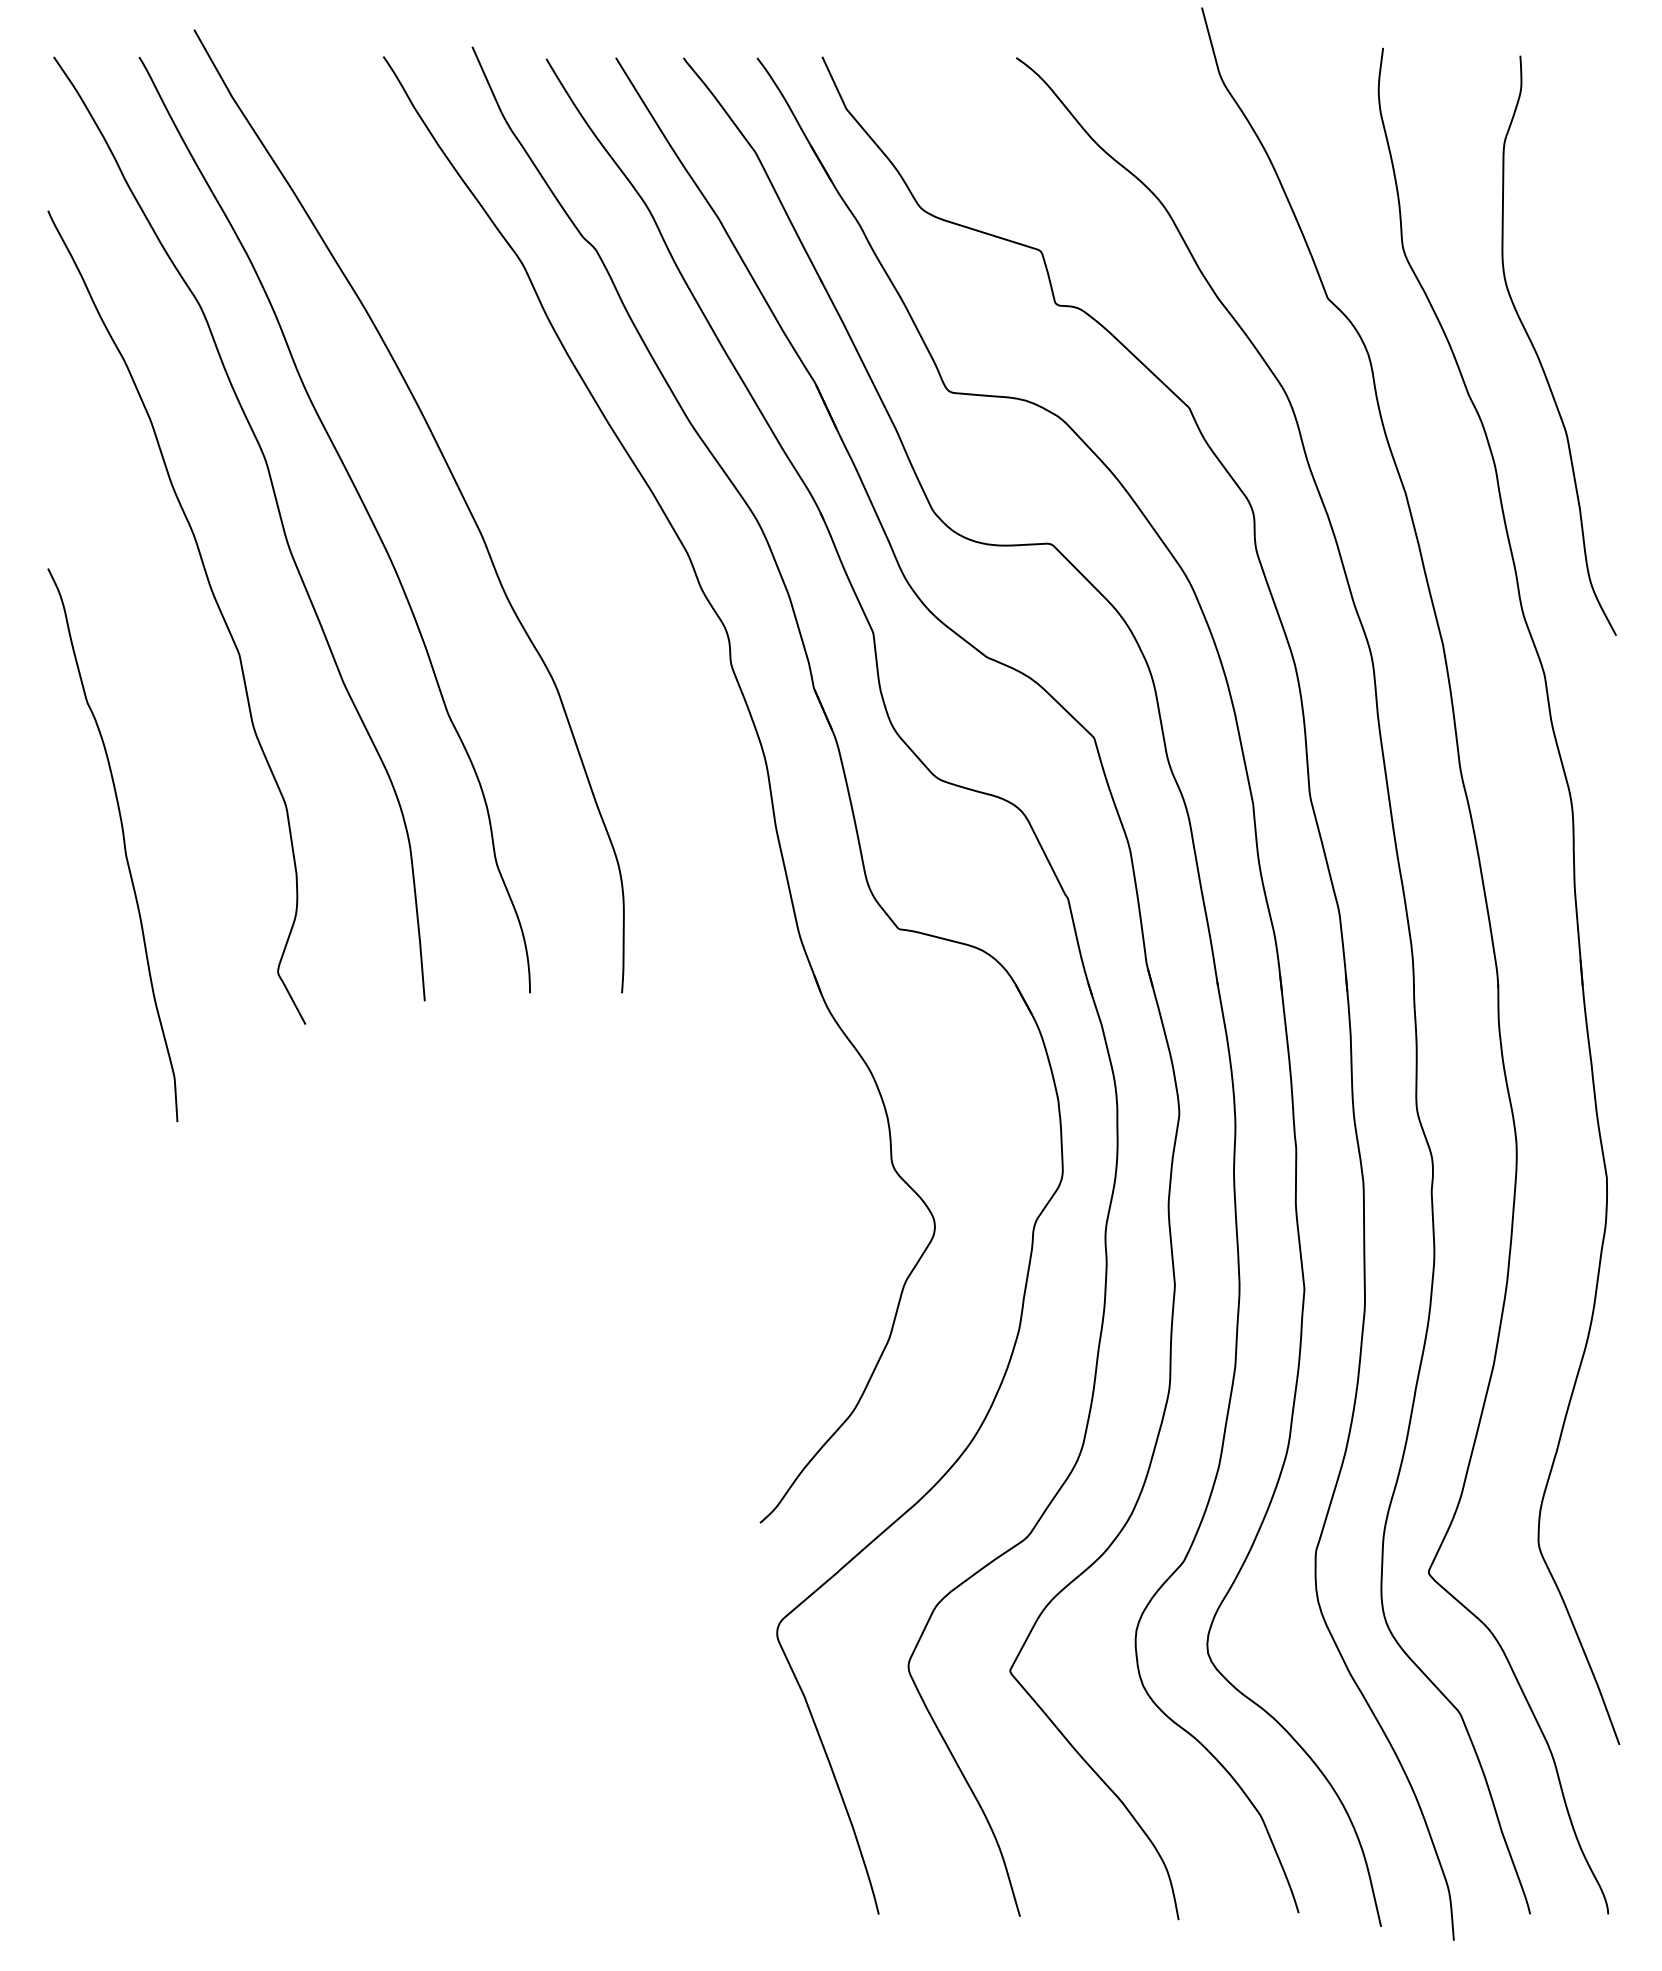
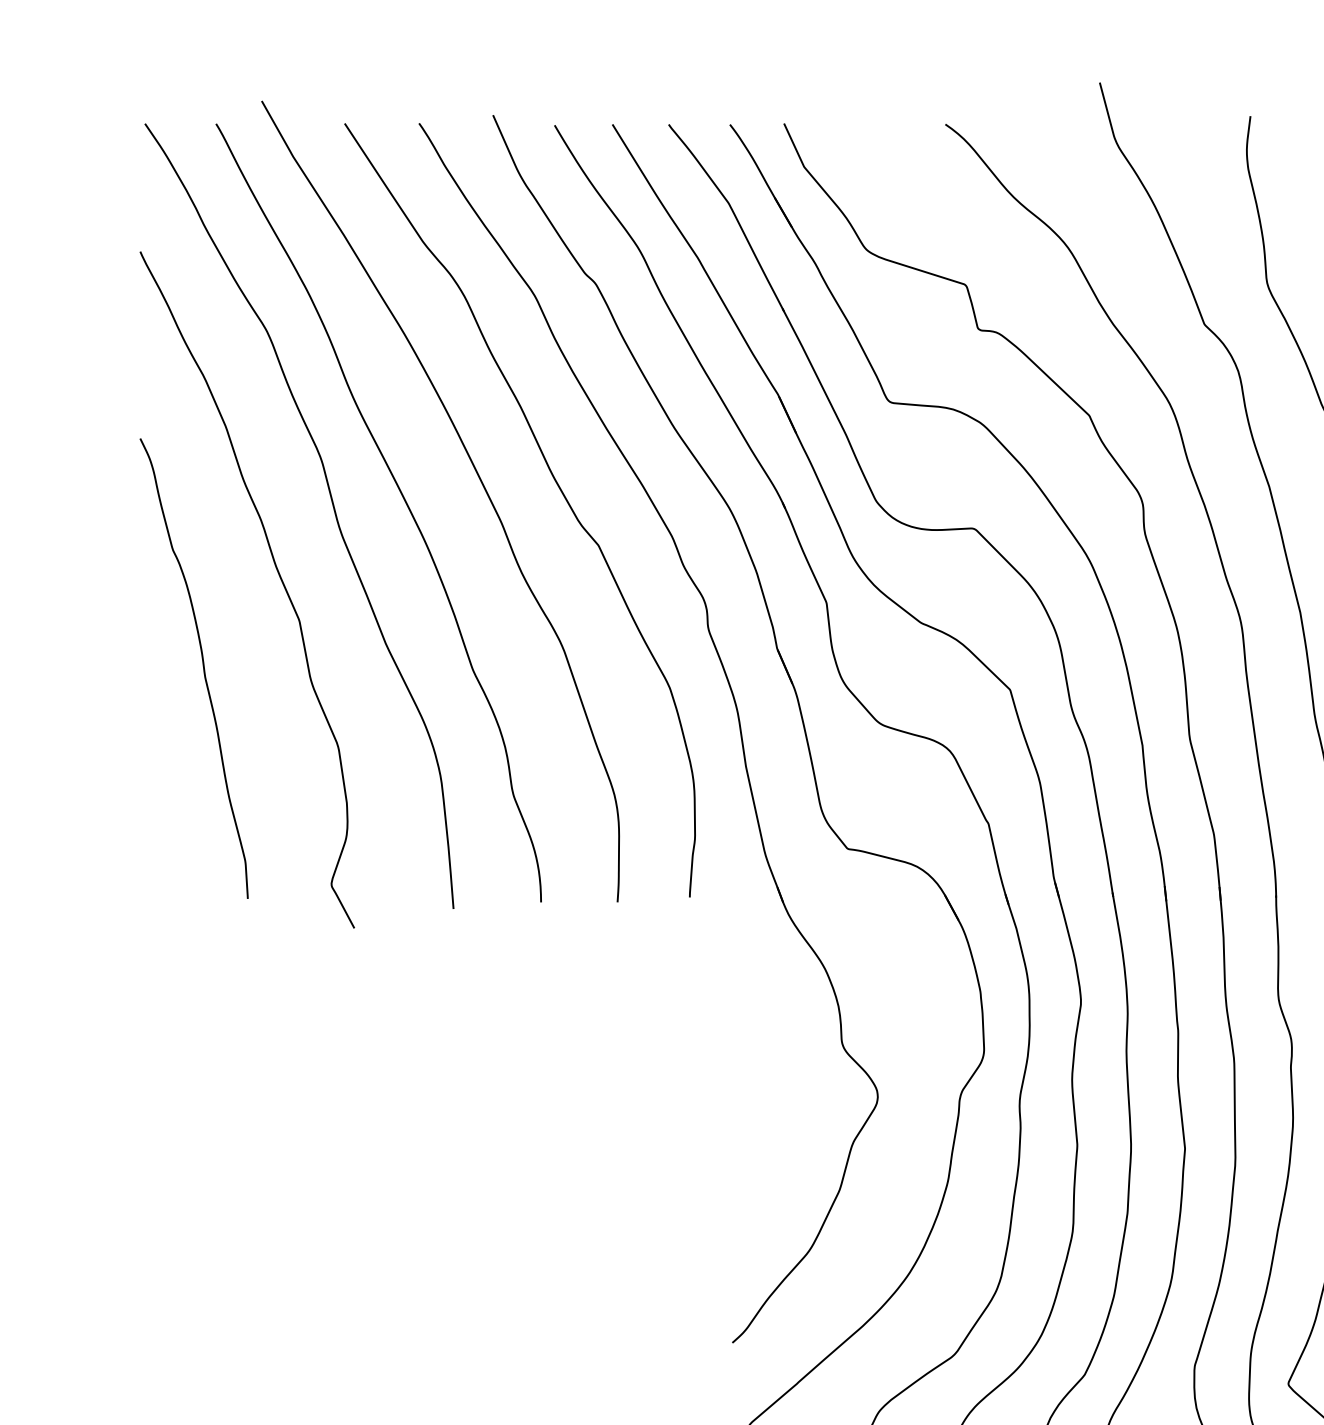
curve: (552, 497) -> (559, 490), added
curve: (123, 845) -> (202, 668), moved

